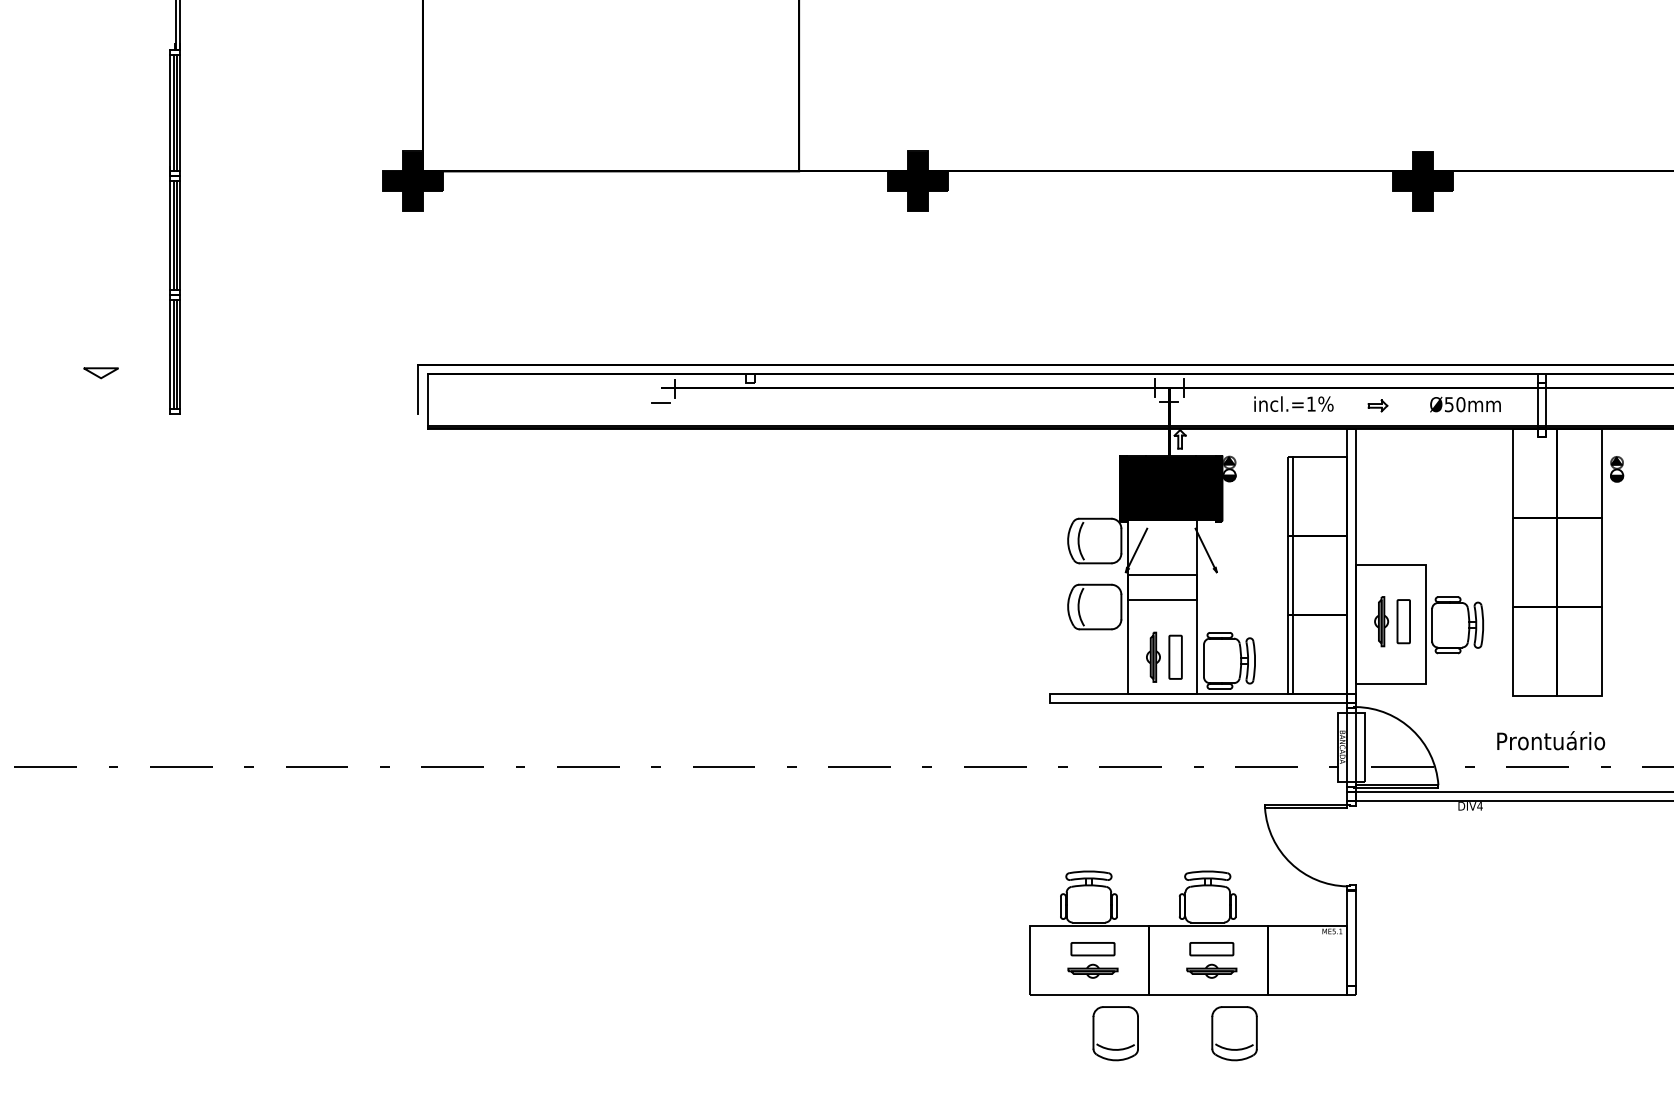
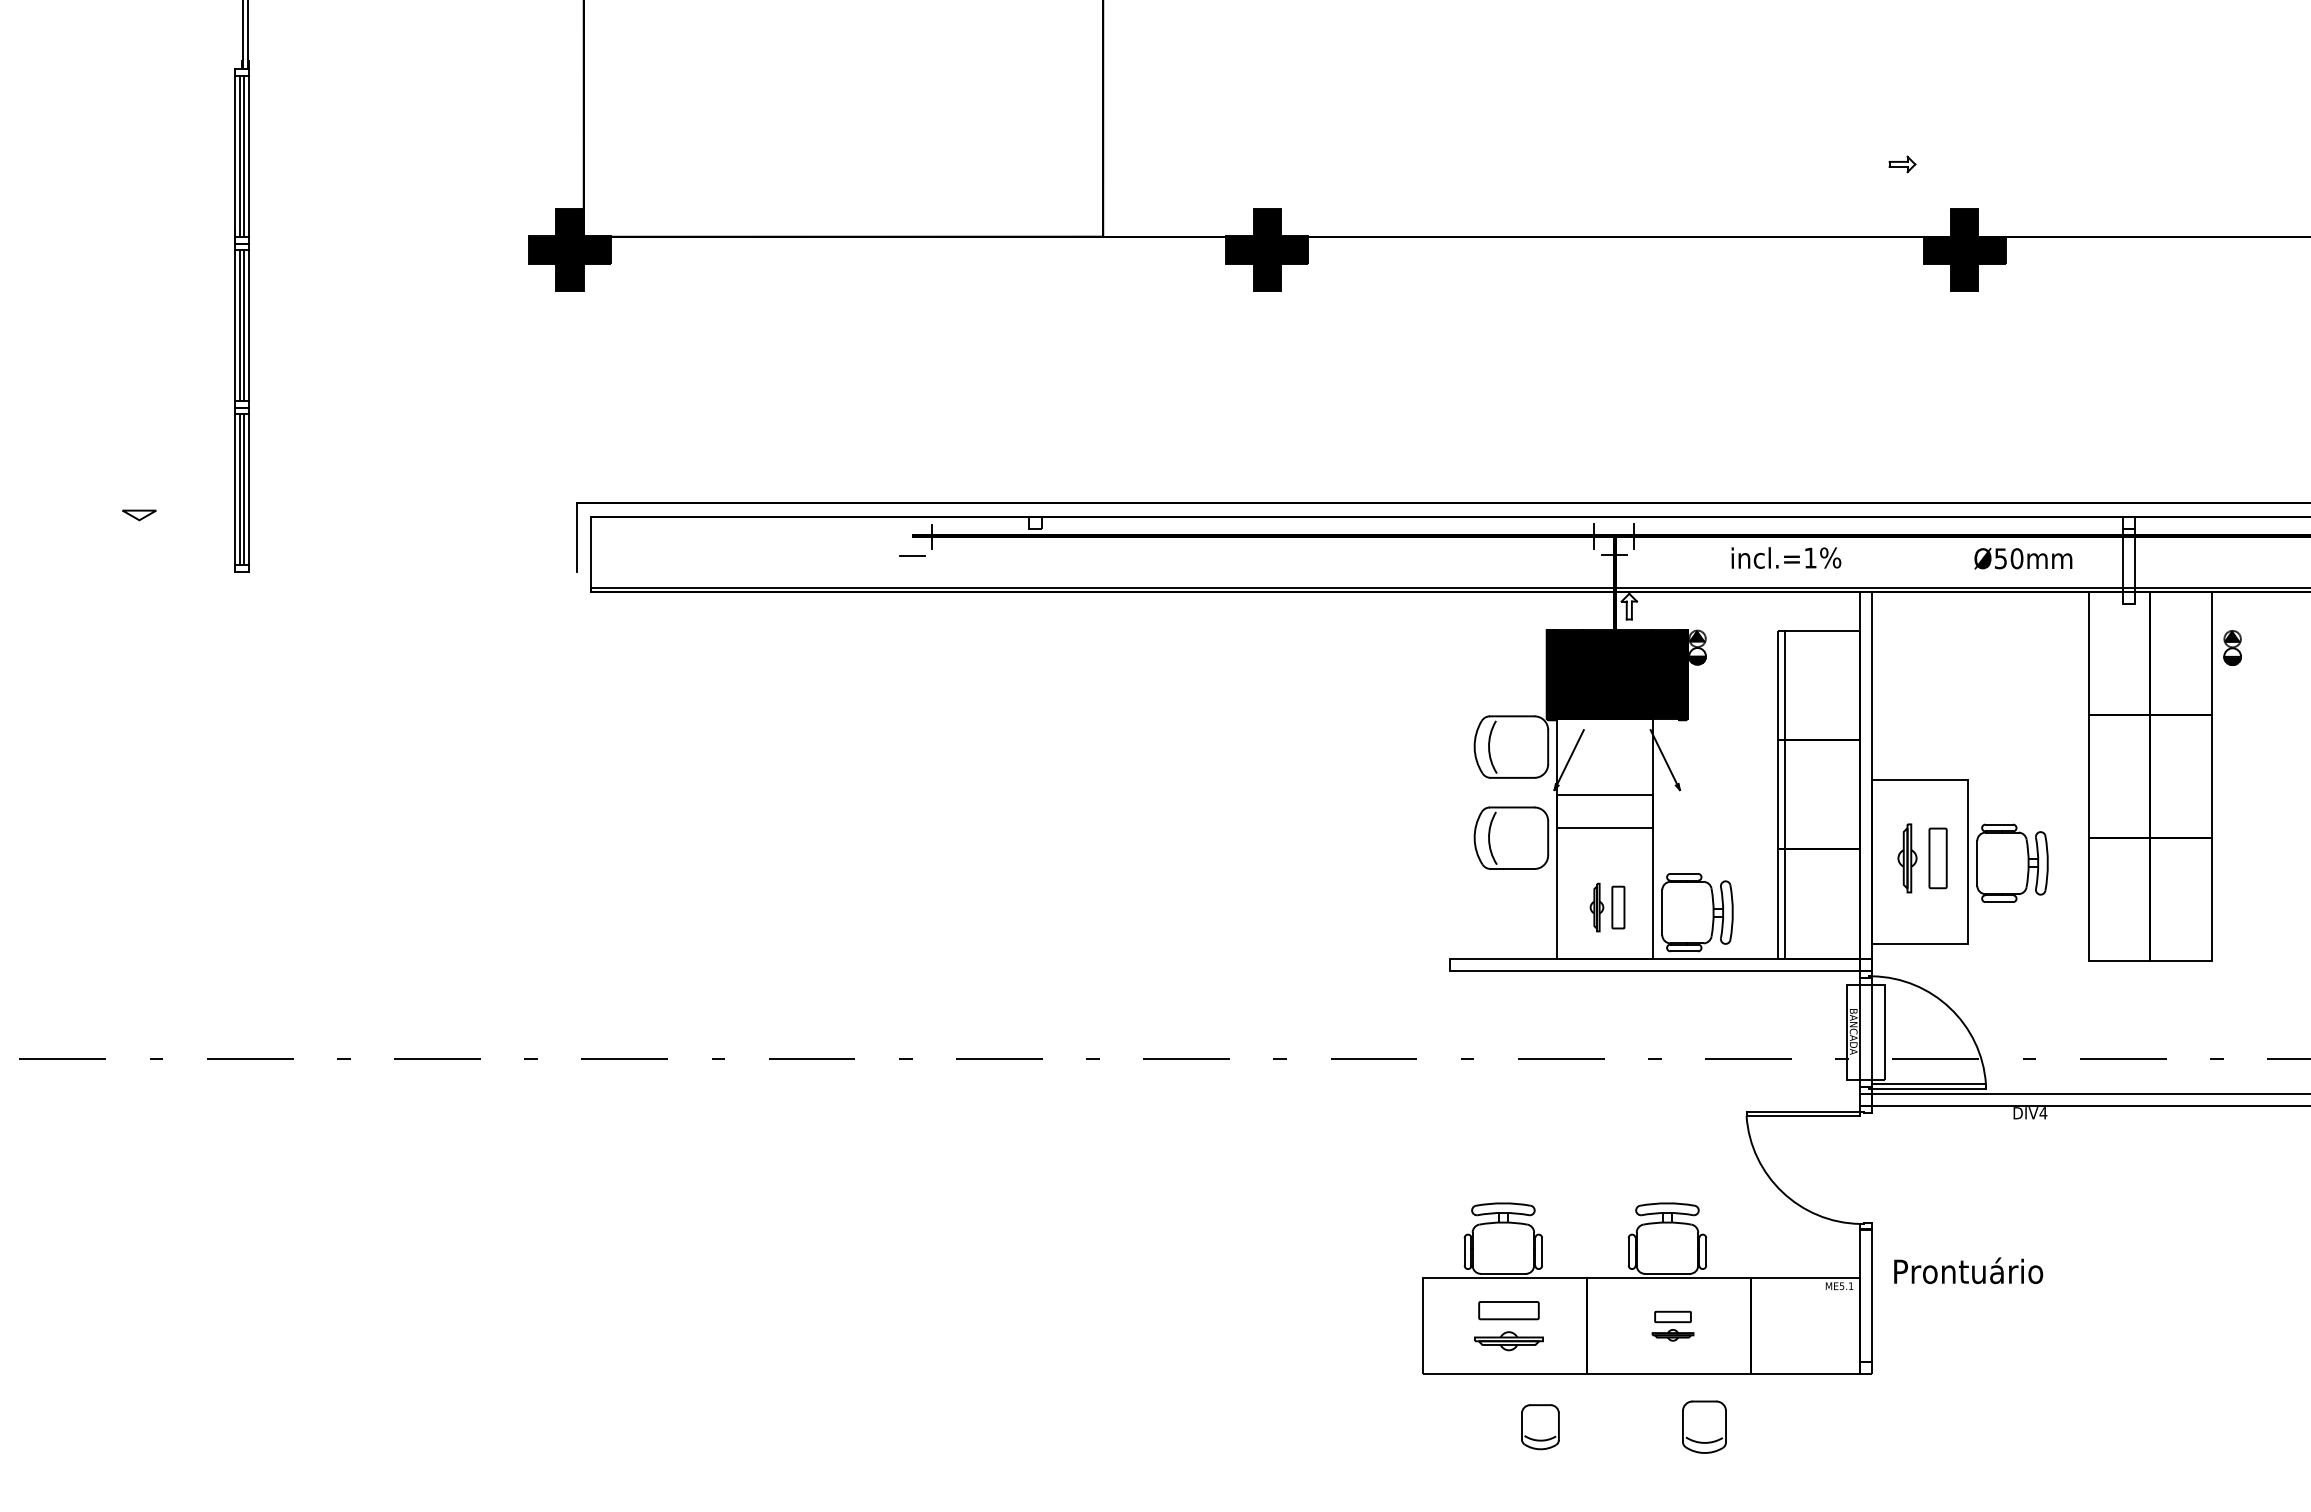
part: (101, 373) -> (139, 515), size x0.7
part: (1377, 405) -> (1902, 164), moved
part: (1164, 657) -> (1607, 907), size x0.7
text: (1551, 740) -> (1968, 1270), moved
part: (1211, 960) -> (1672, 1326), size x0.6
part: (1115, 1033) -> (1540, 1426), size x0.6
part: (1234, 1033) -> (1704, 1426), size x0.7

